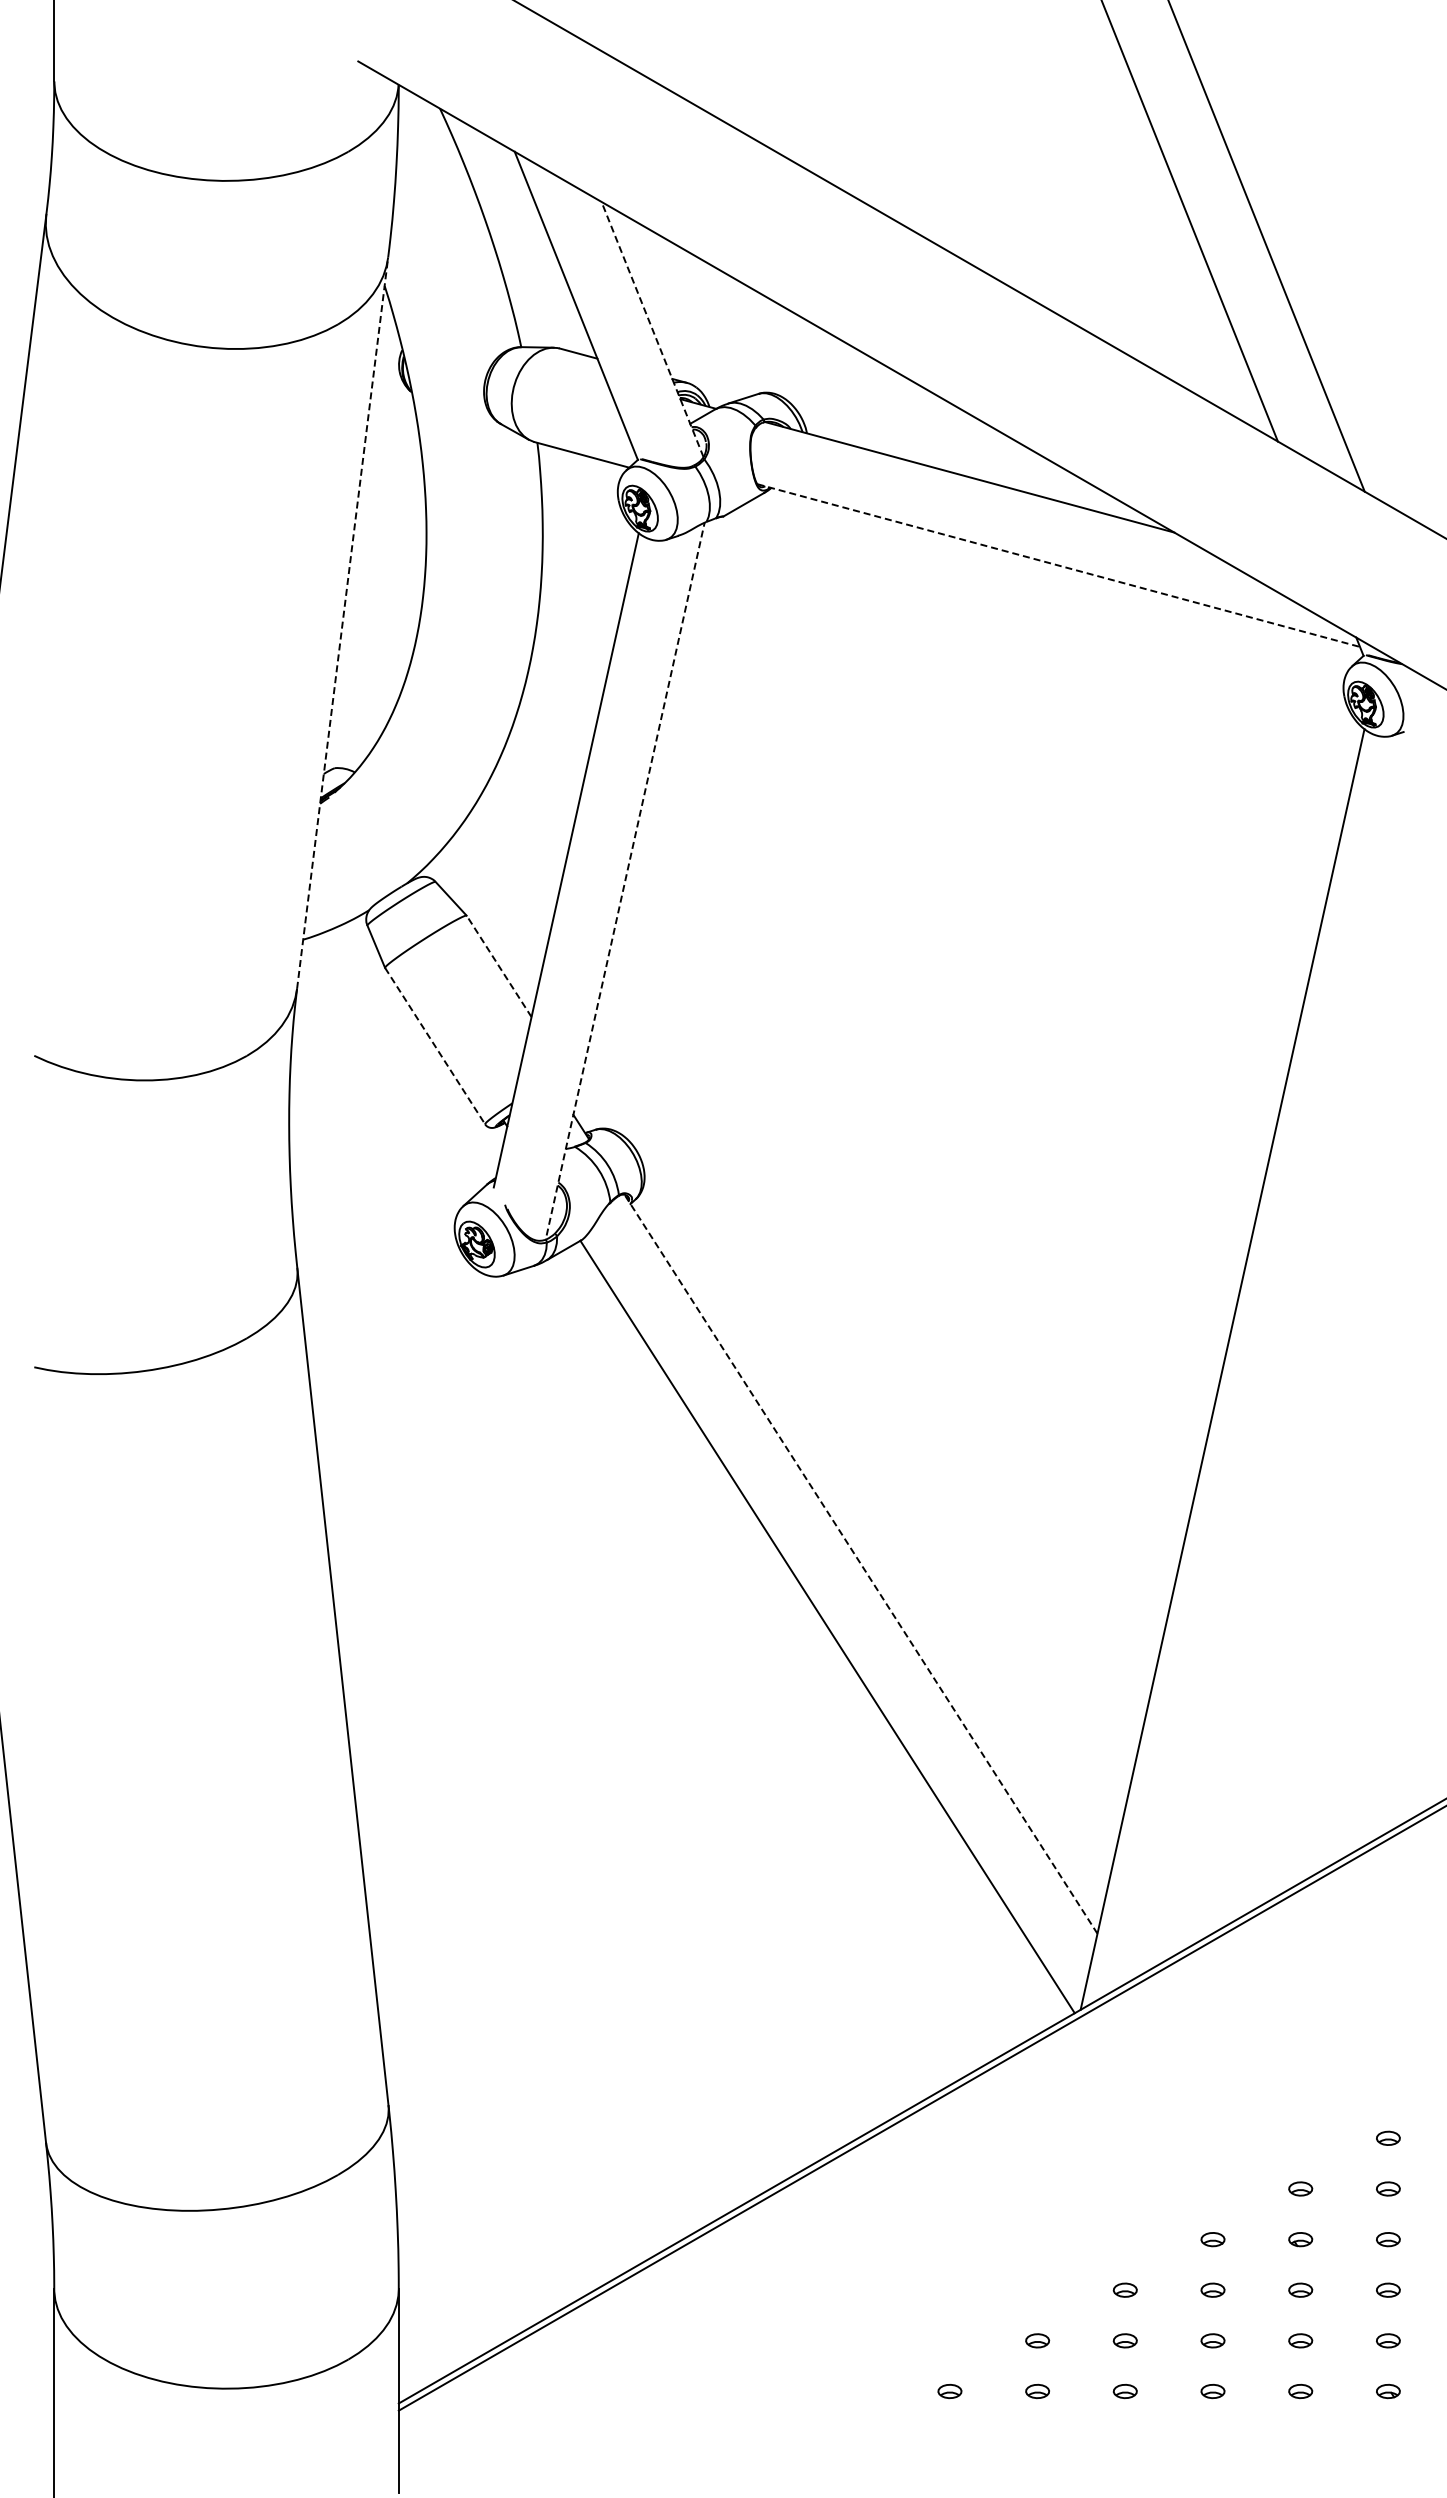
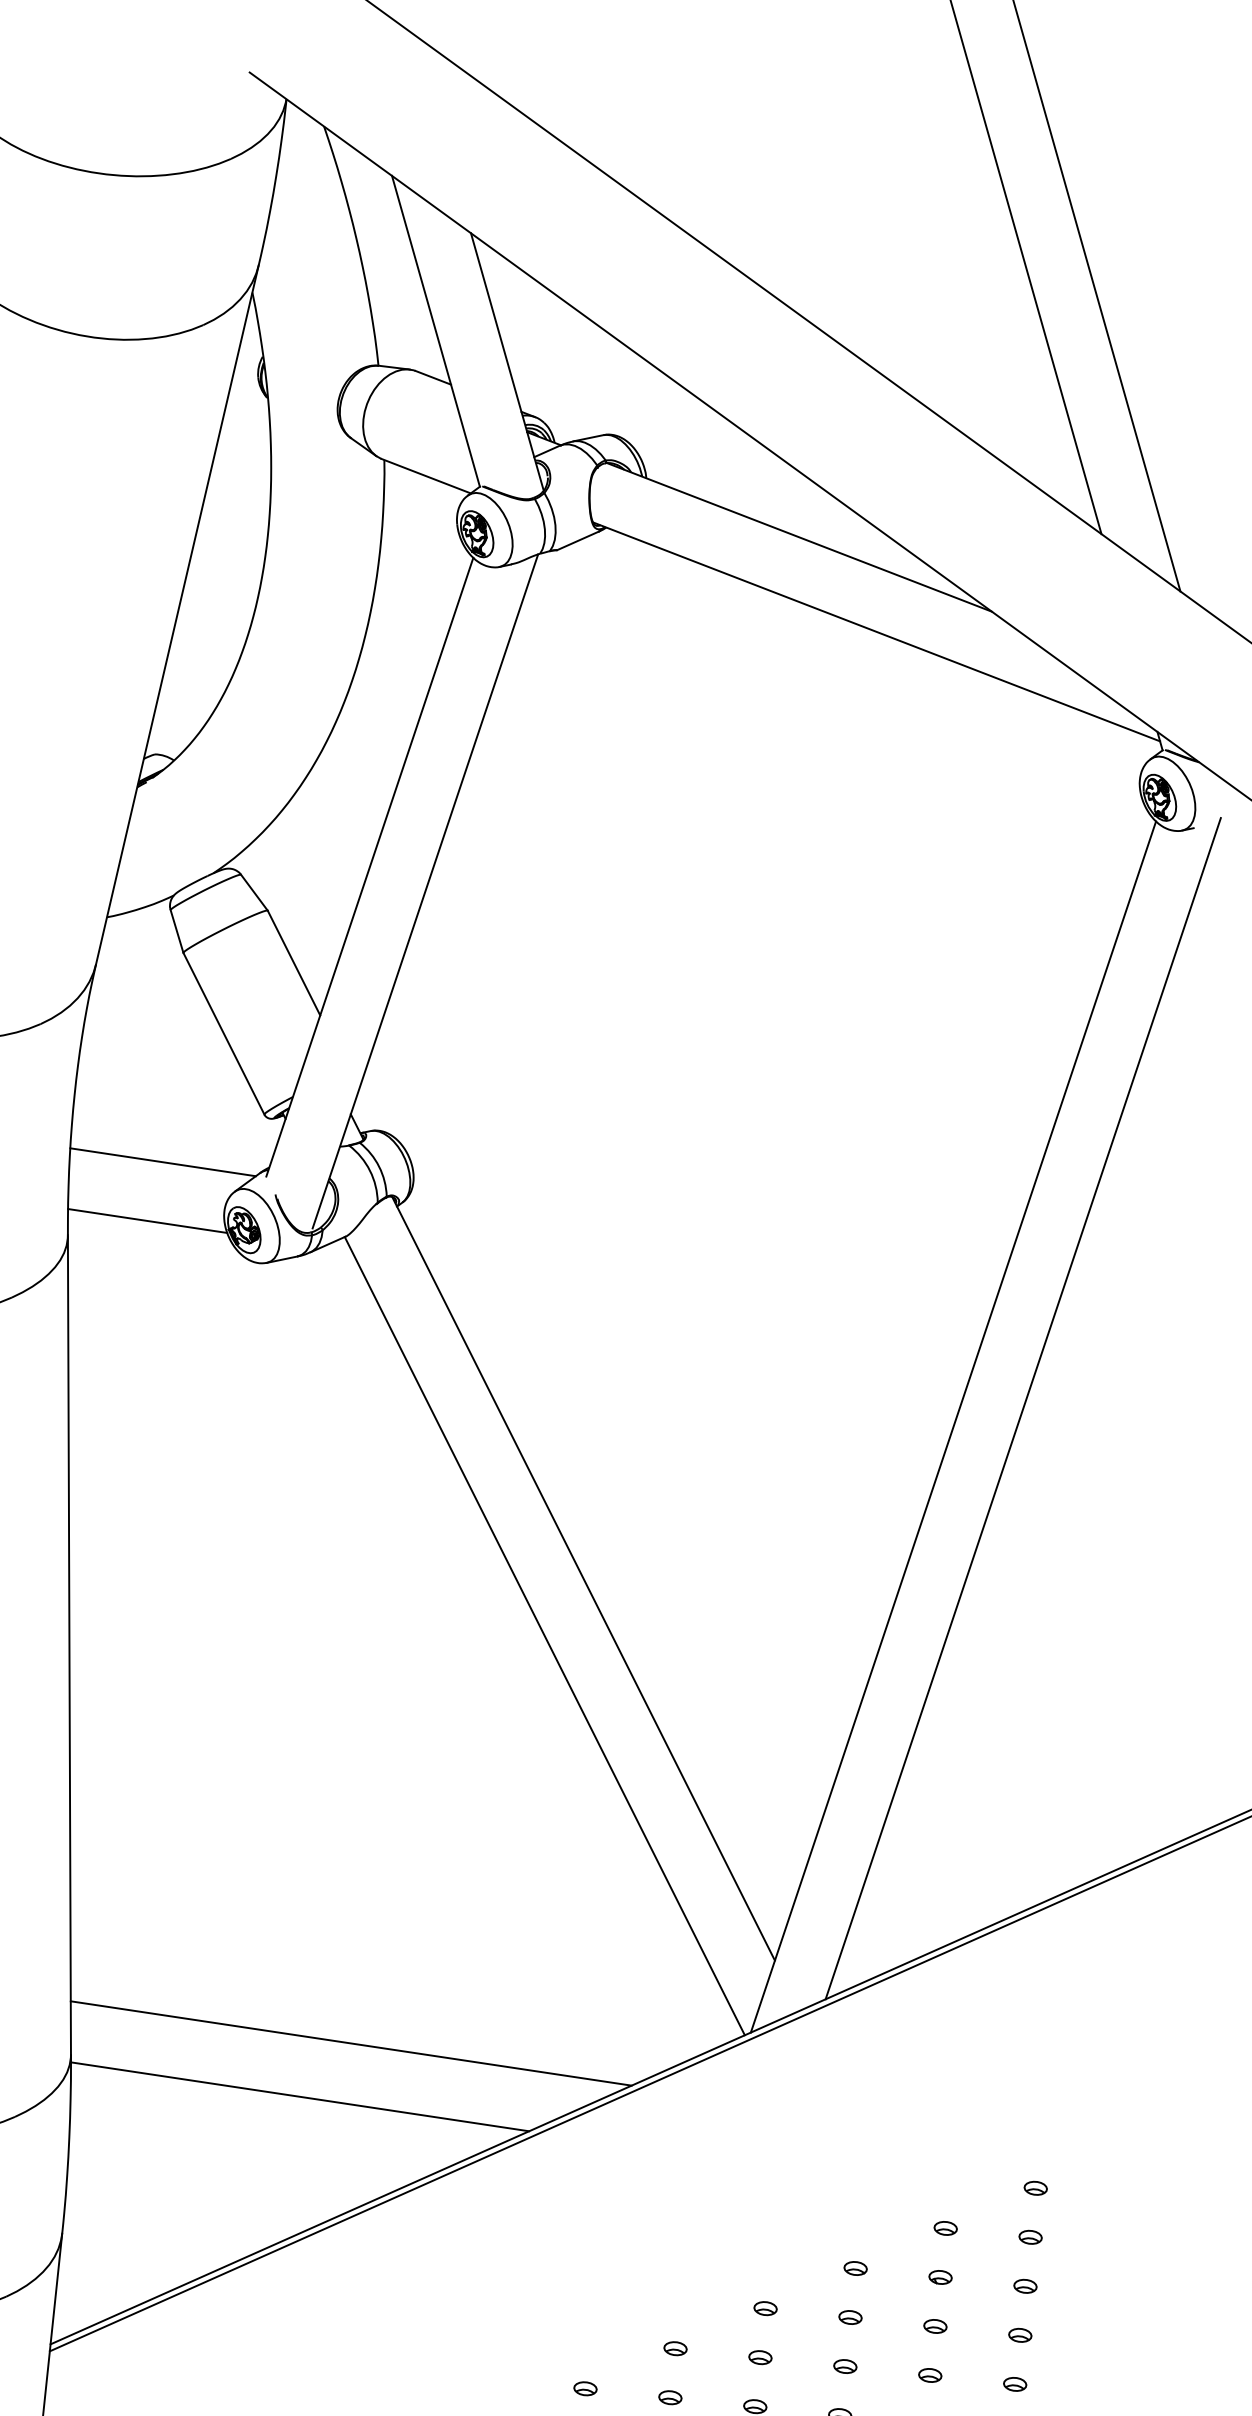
line: (652, 329) -> (507, 361), dashed -> solid
line: (1059, 565) -> (877, 631), dashed -> solid
line: (342, 623) -> (177, 615), dashed -> solid
line: (625, 878) -> (425, 890), dashed -> solid
line: (498, 965) -> (293, 962), dashed -> solid
line: (435, 1046) -> (224, 1034), dashed -> solid
line: (386, 1183) -> (162, 1161), added
line: (376, 1245) -> (146, 1220), added
line: (1291, 1342) -> (1022, 1407), added
line: (861, 1564) -> (584, 1579), dashed -> solid
line: (673, 2063) -> (351, 2043), added
line: (626, 2123) -> (299, 2096), added

